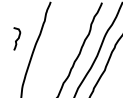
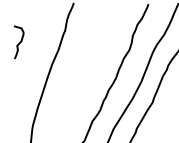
curve: (17, 38) -> (19, 41), moved

